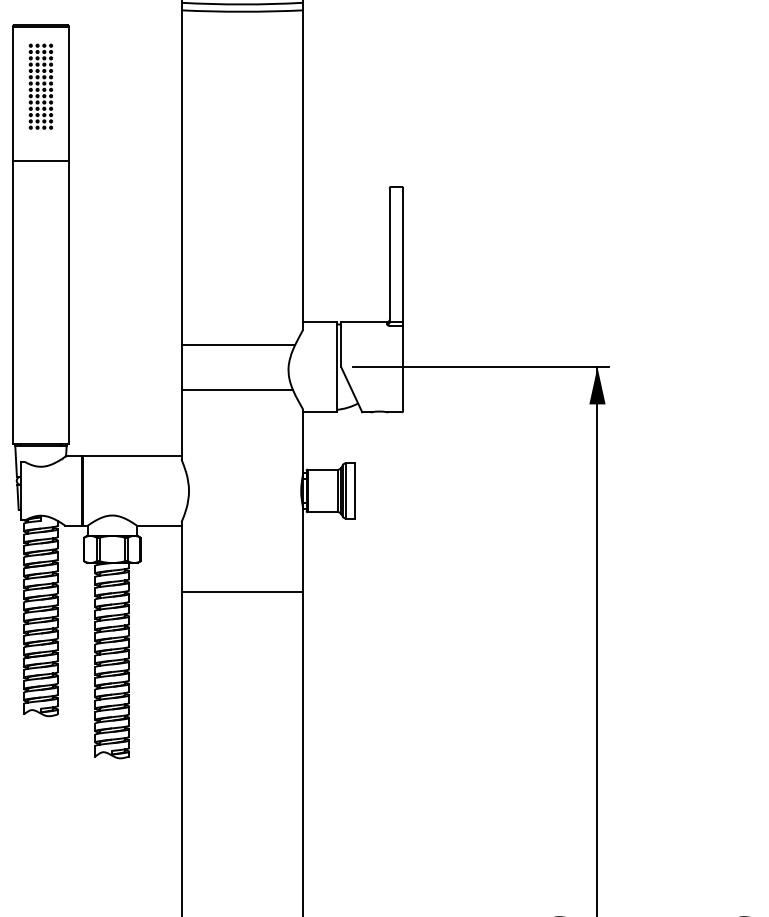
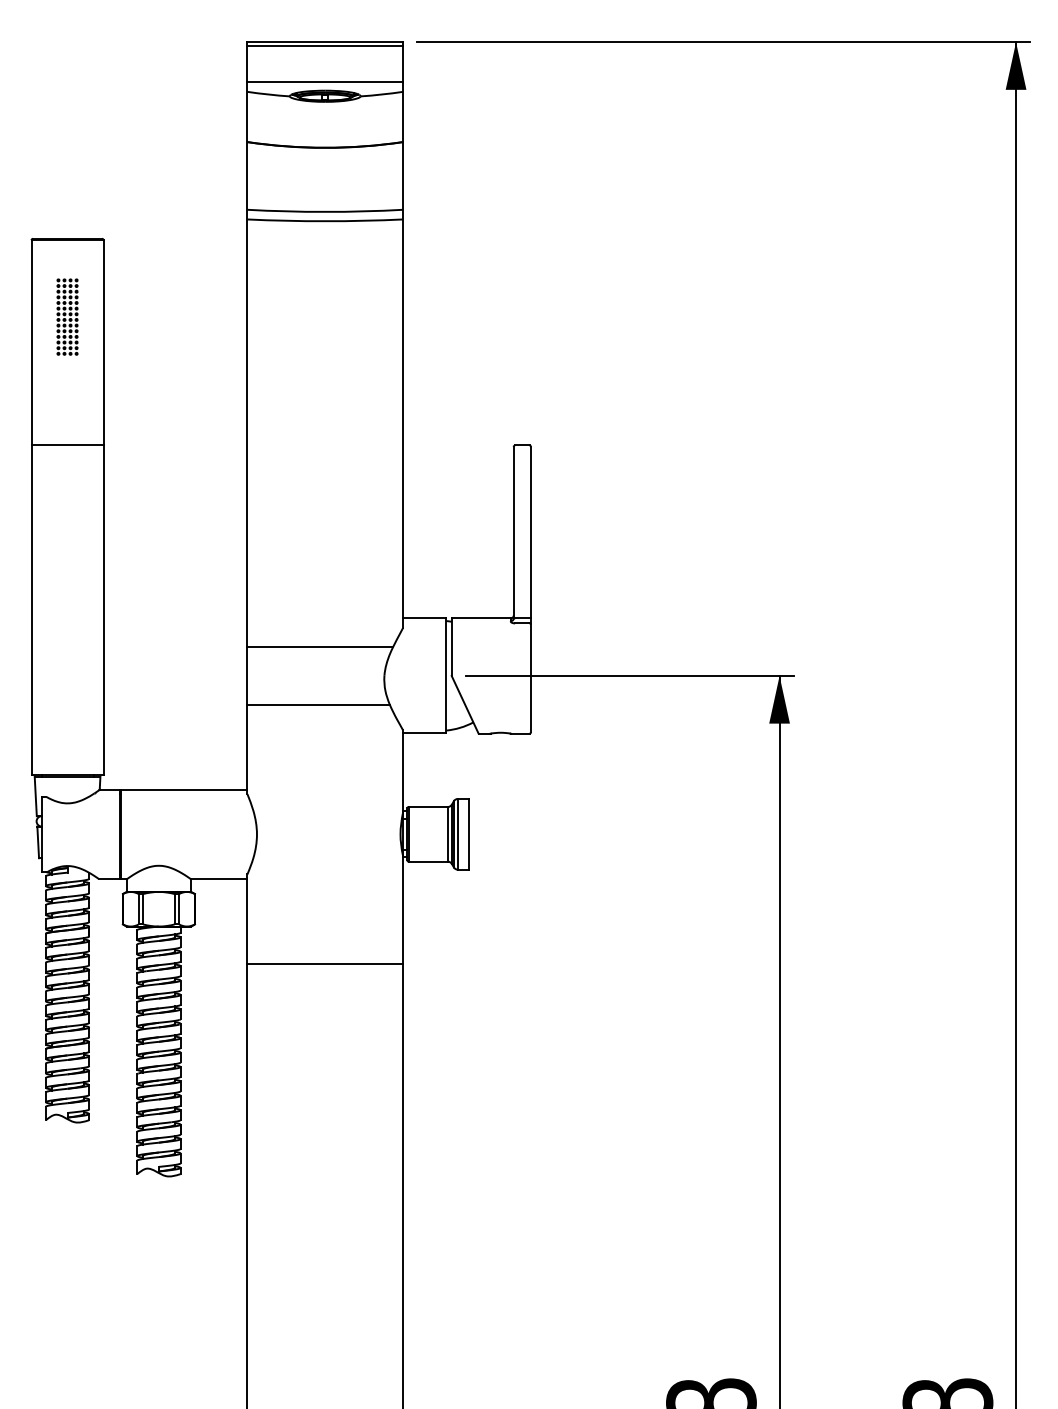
part: (40, 86) -> (67, 316), size x0.7
line: (40, 160) -> (67, 444), moved

